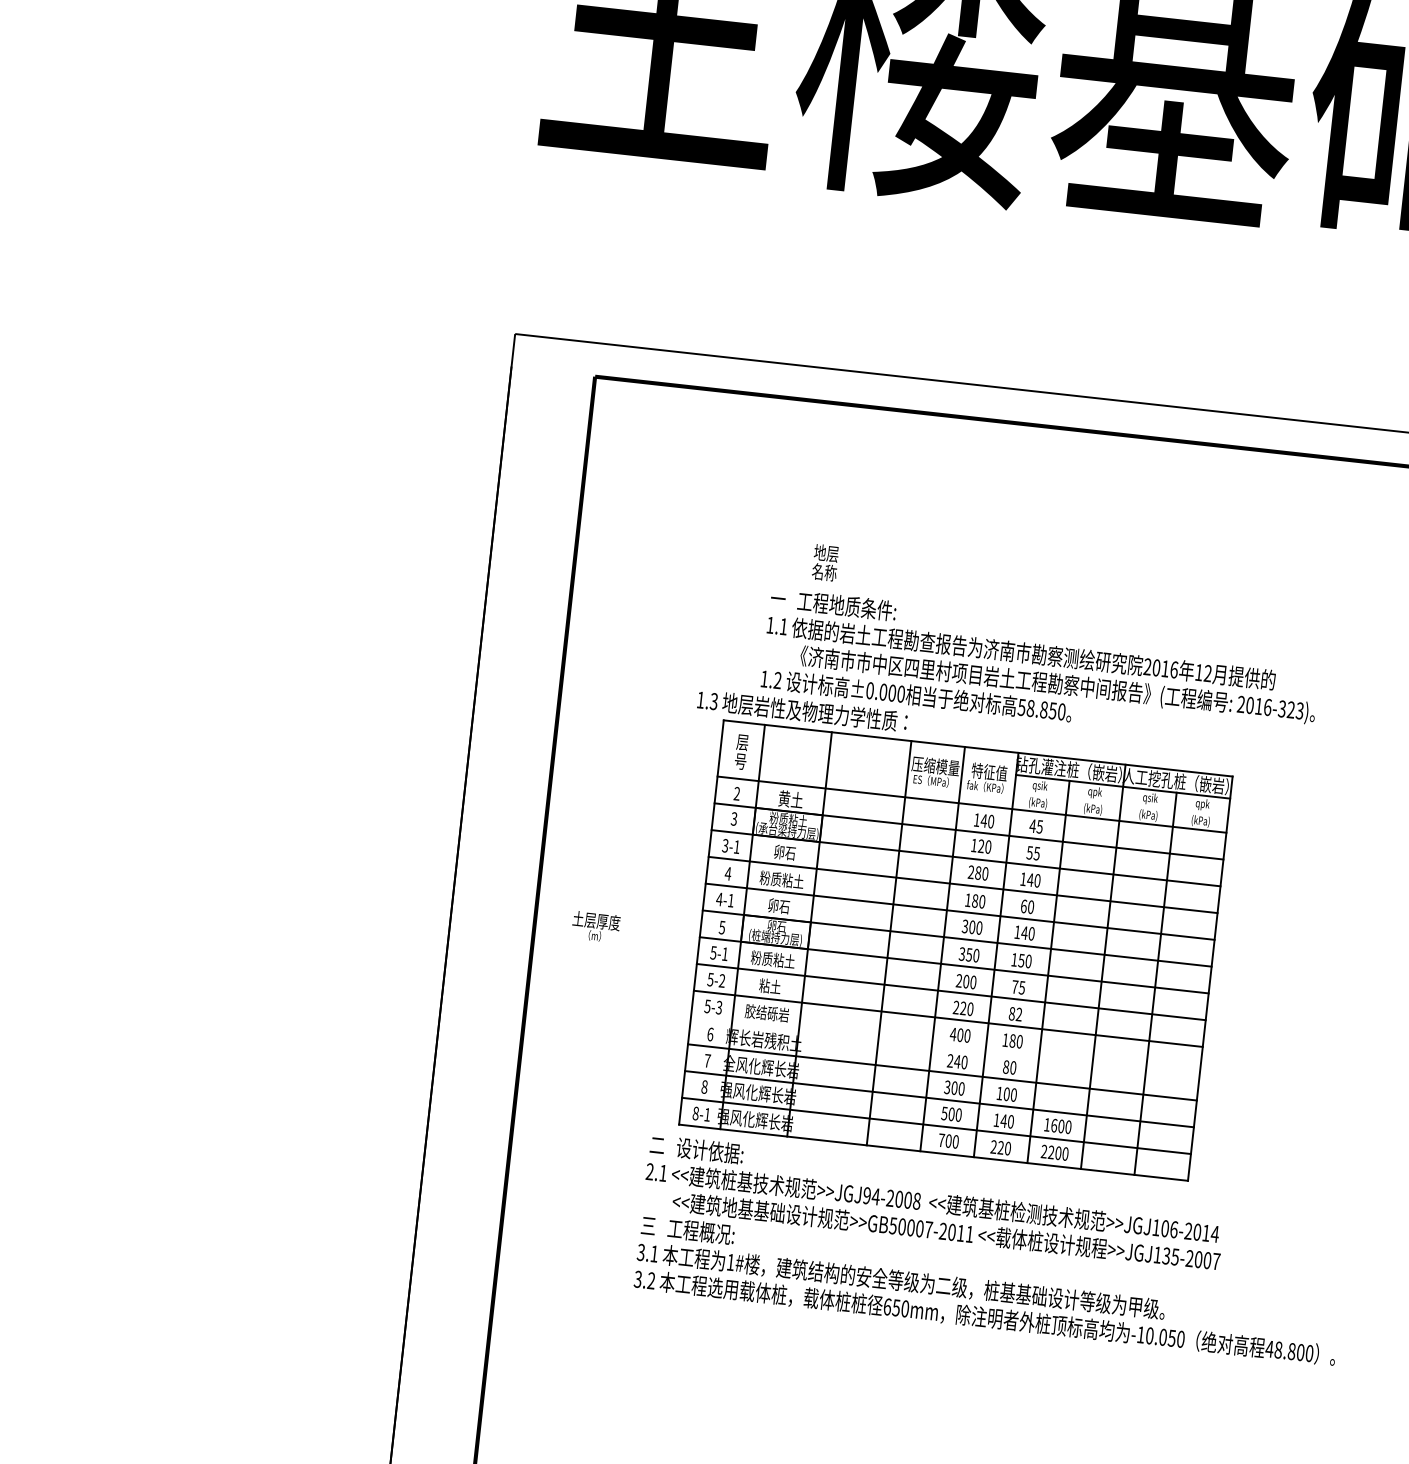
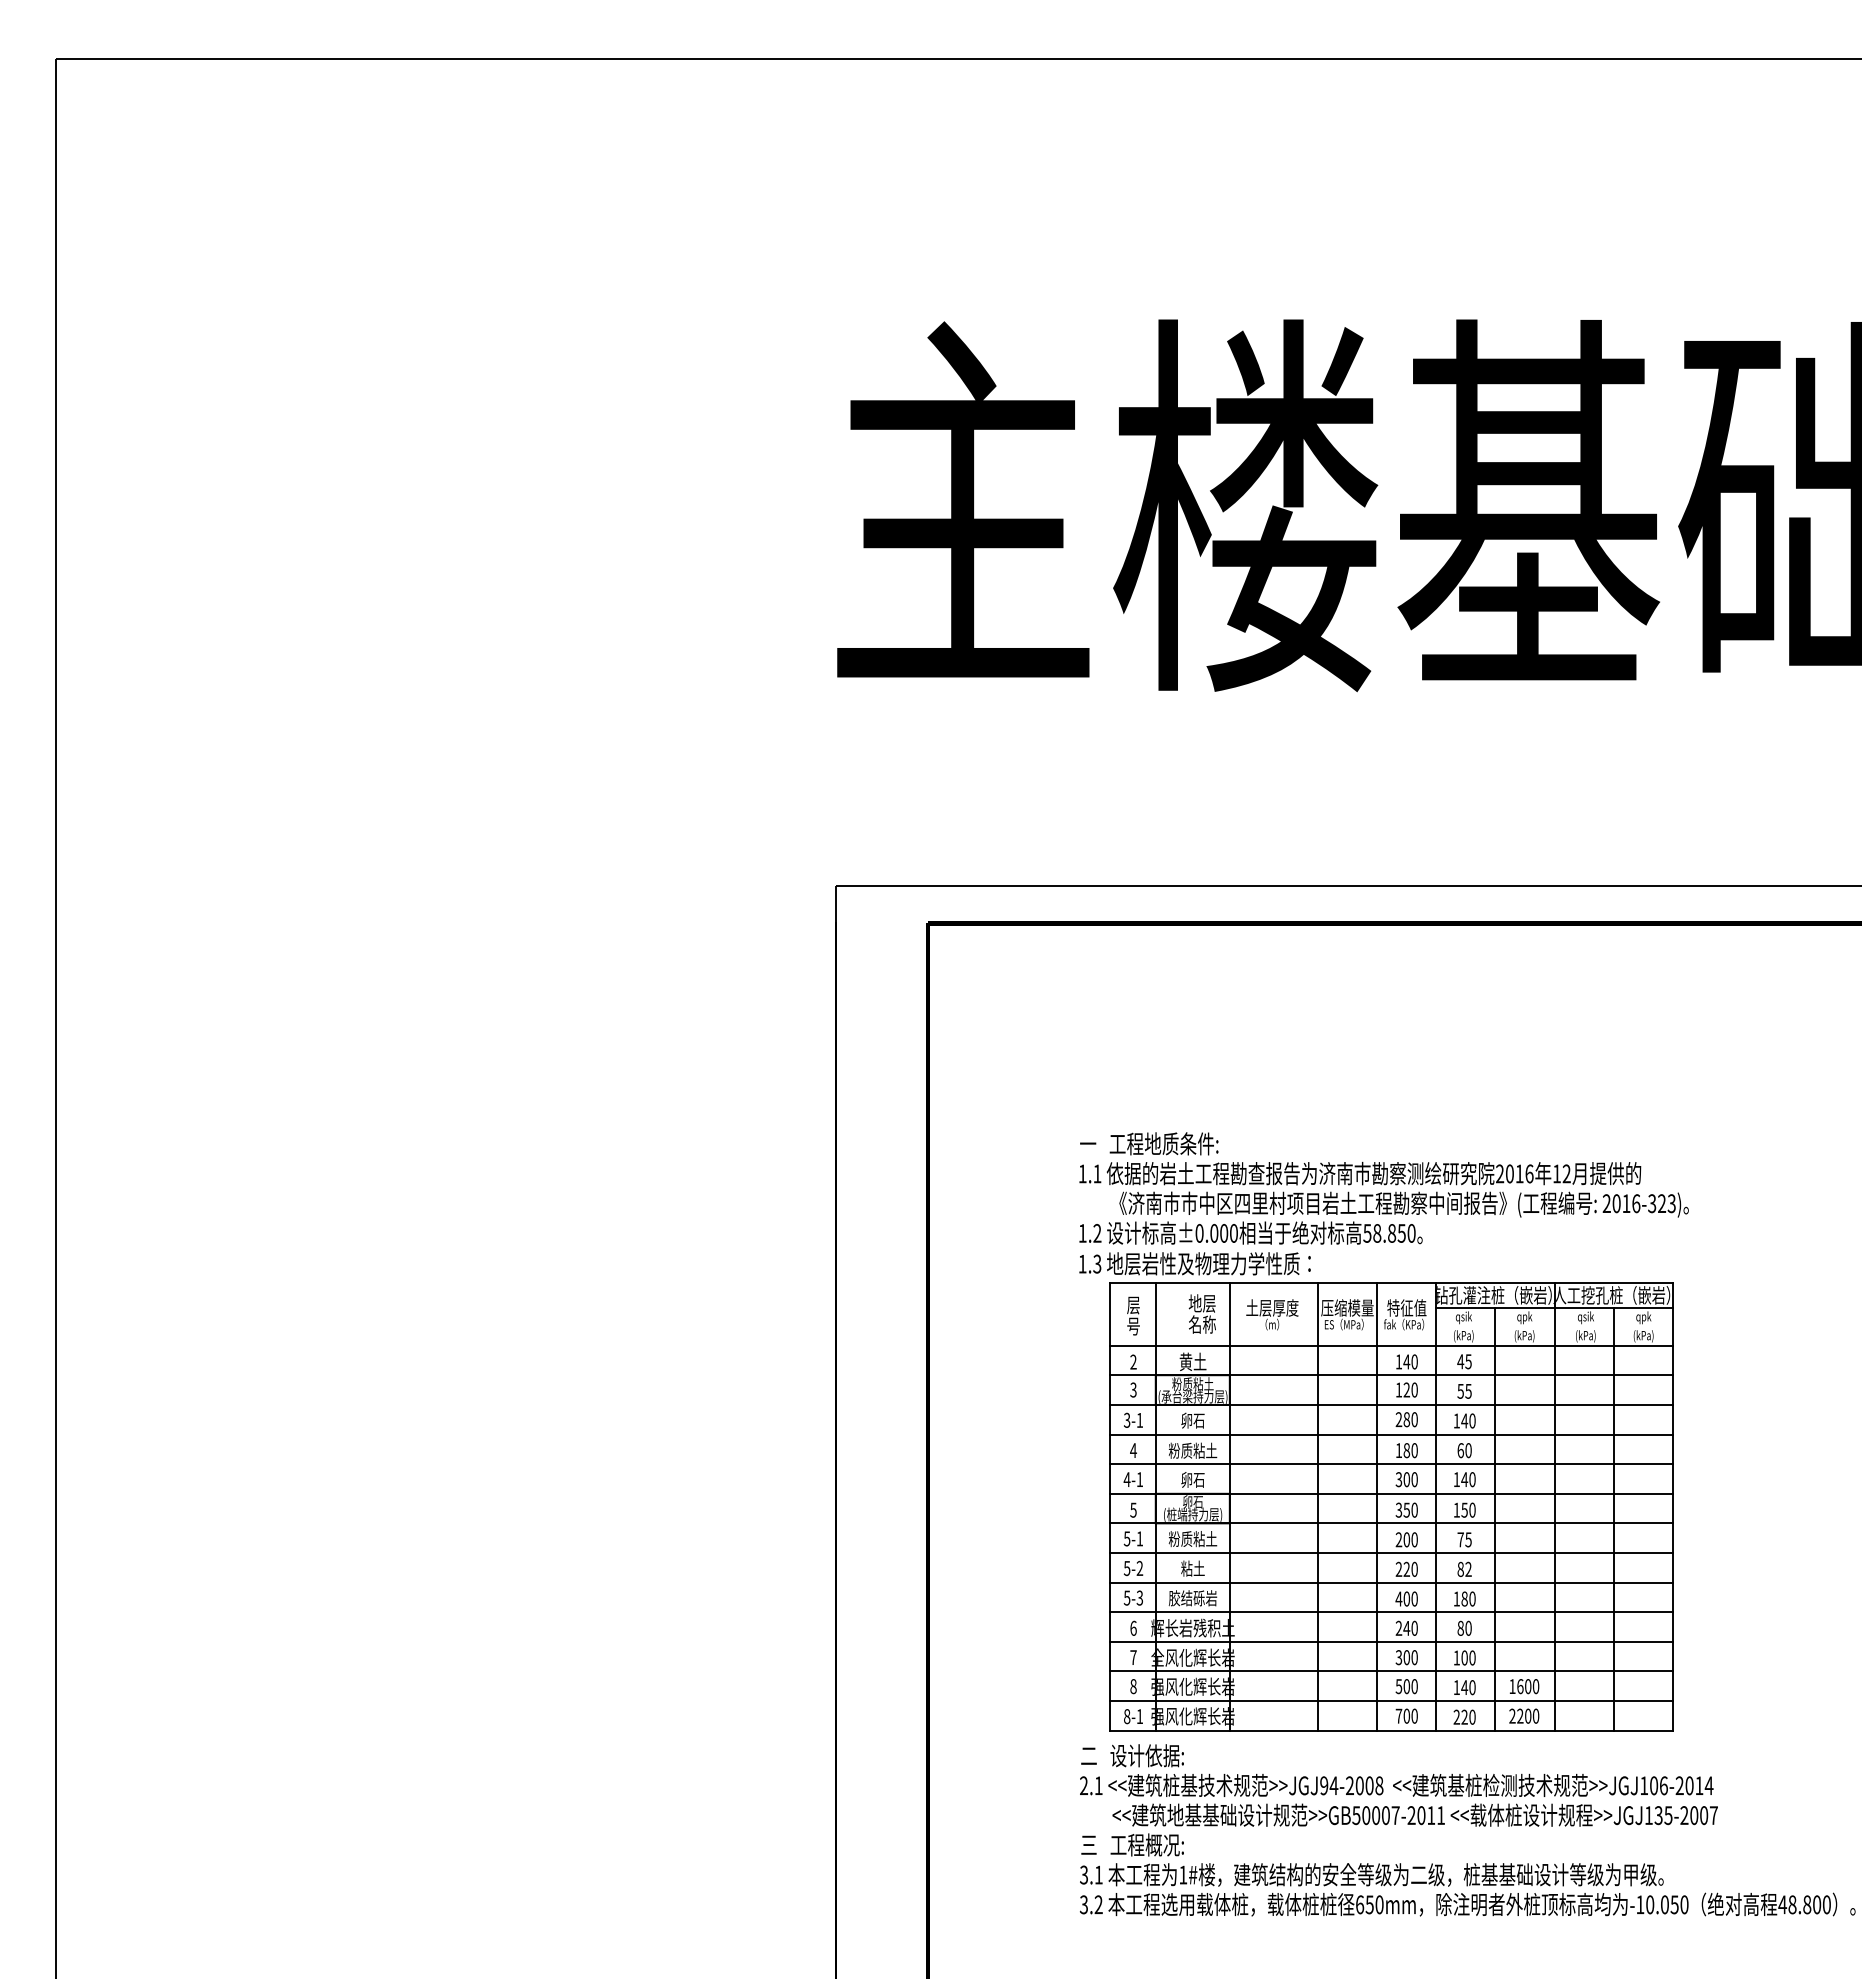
text: (824, 562) -> (1201, 1313), moved
text: (1040, 668) -> (1383, 1188), moved
text: (596, 926) -> (1272, 1314), moved
line: (945, 1045) -> (1391, 1612), added

